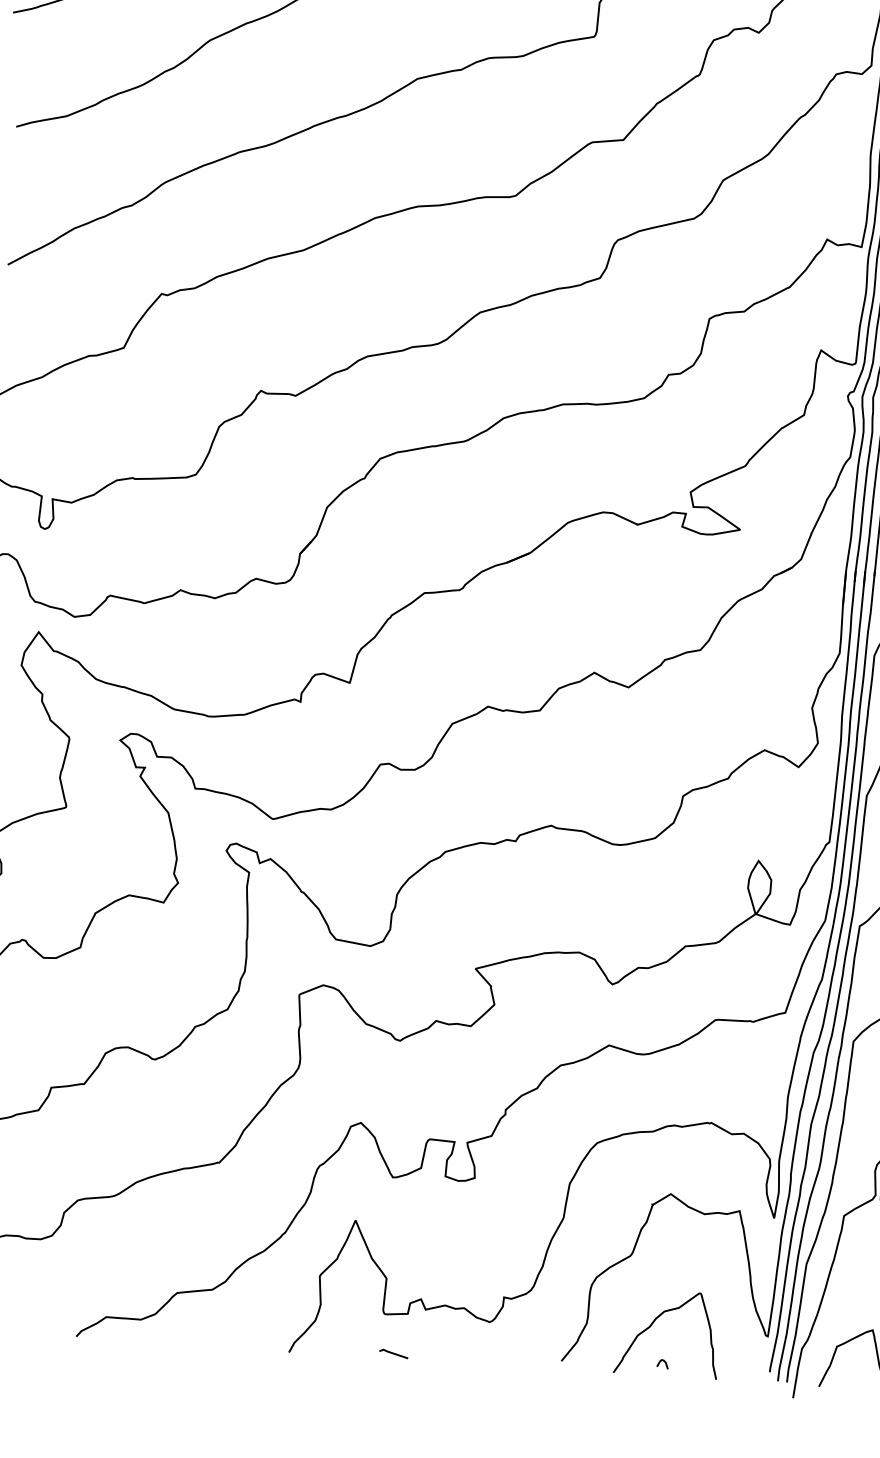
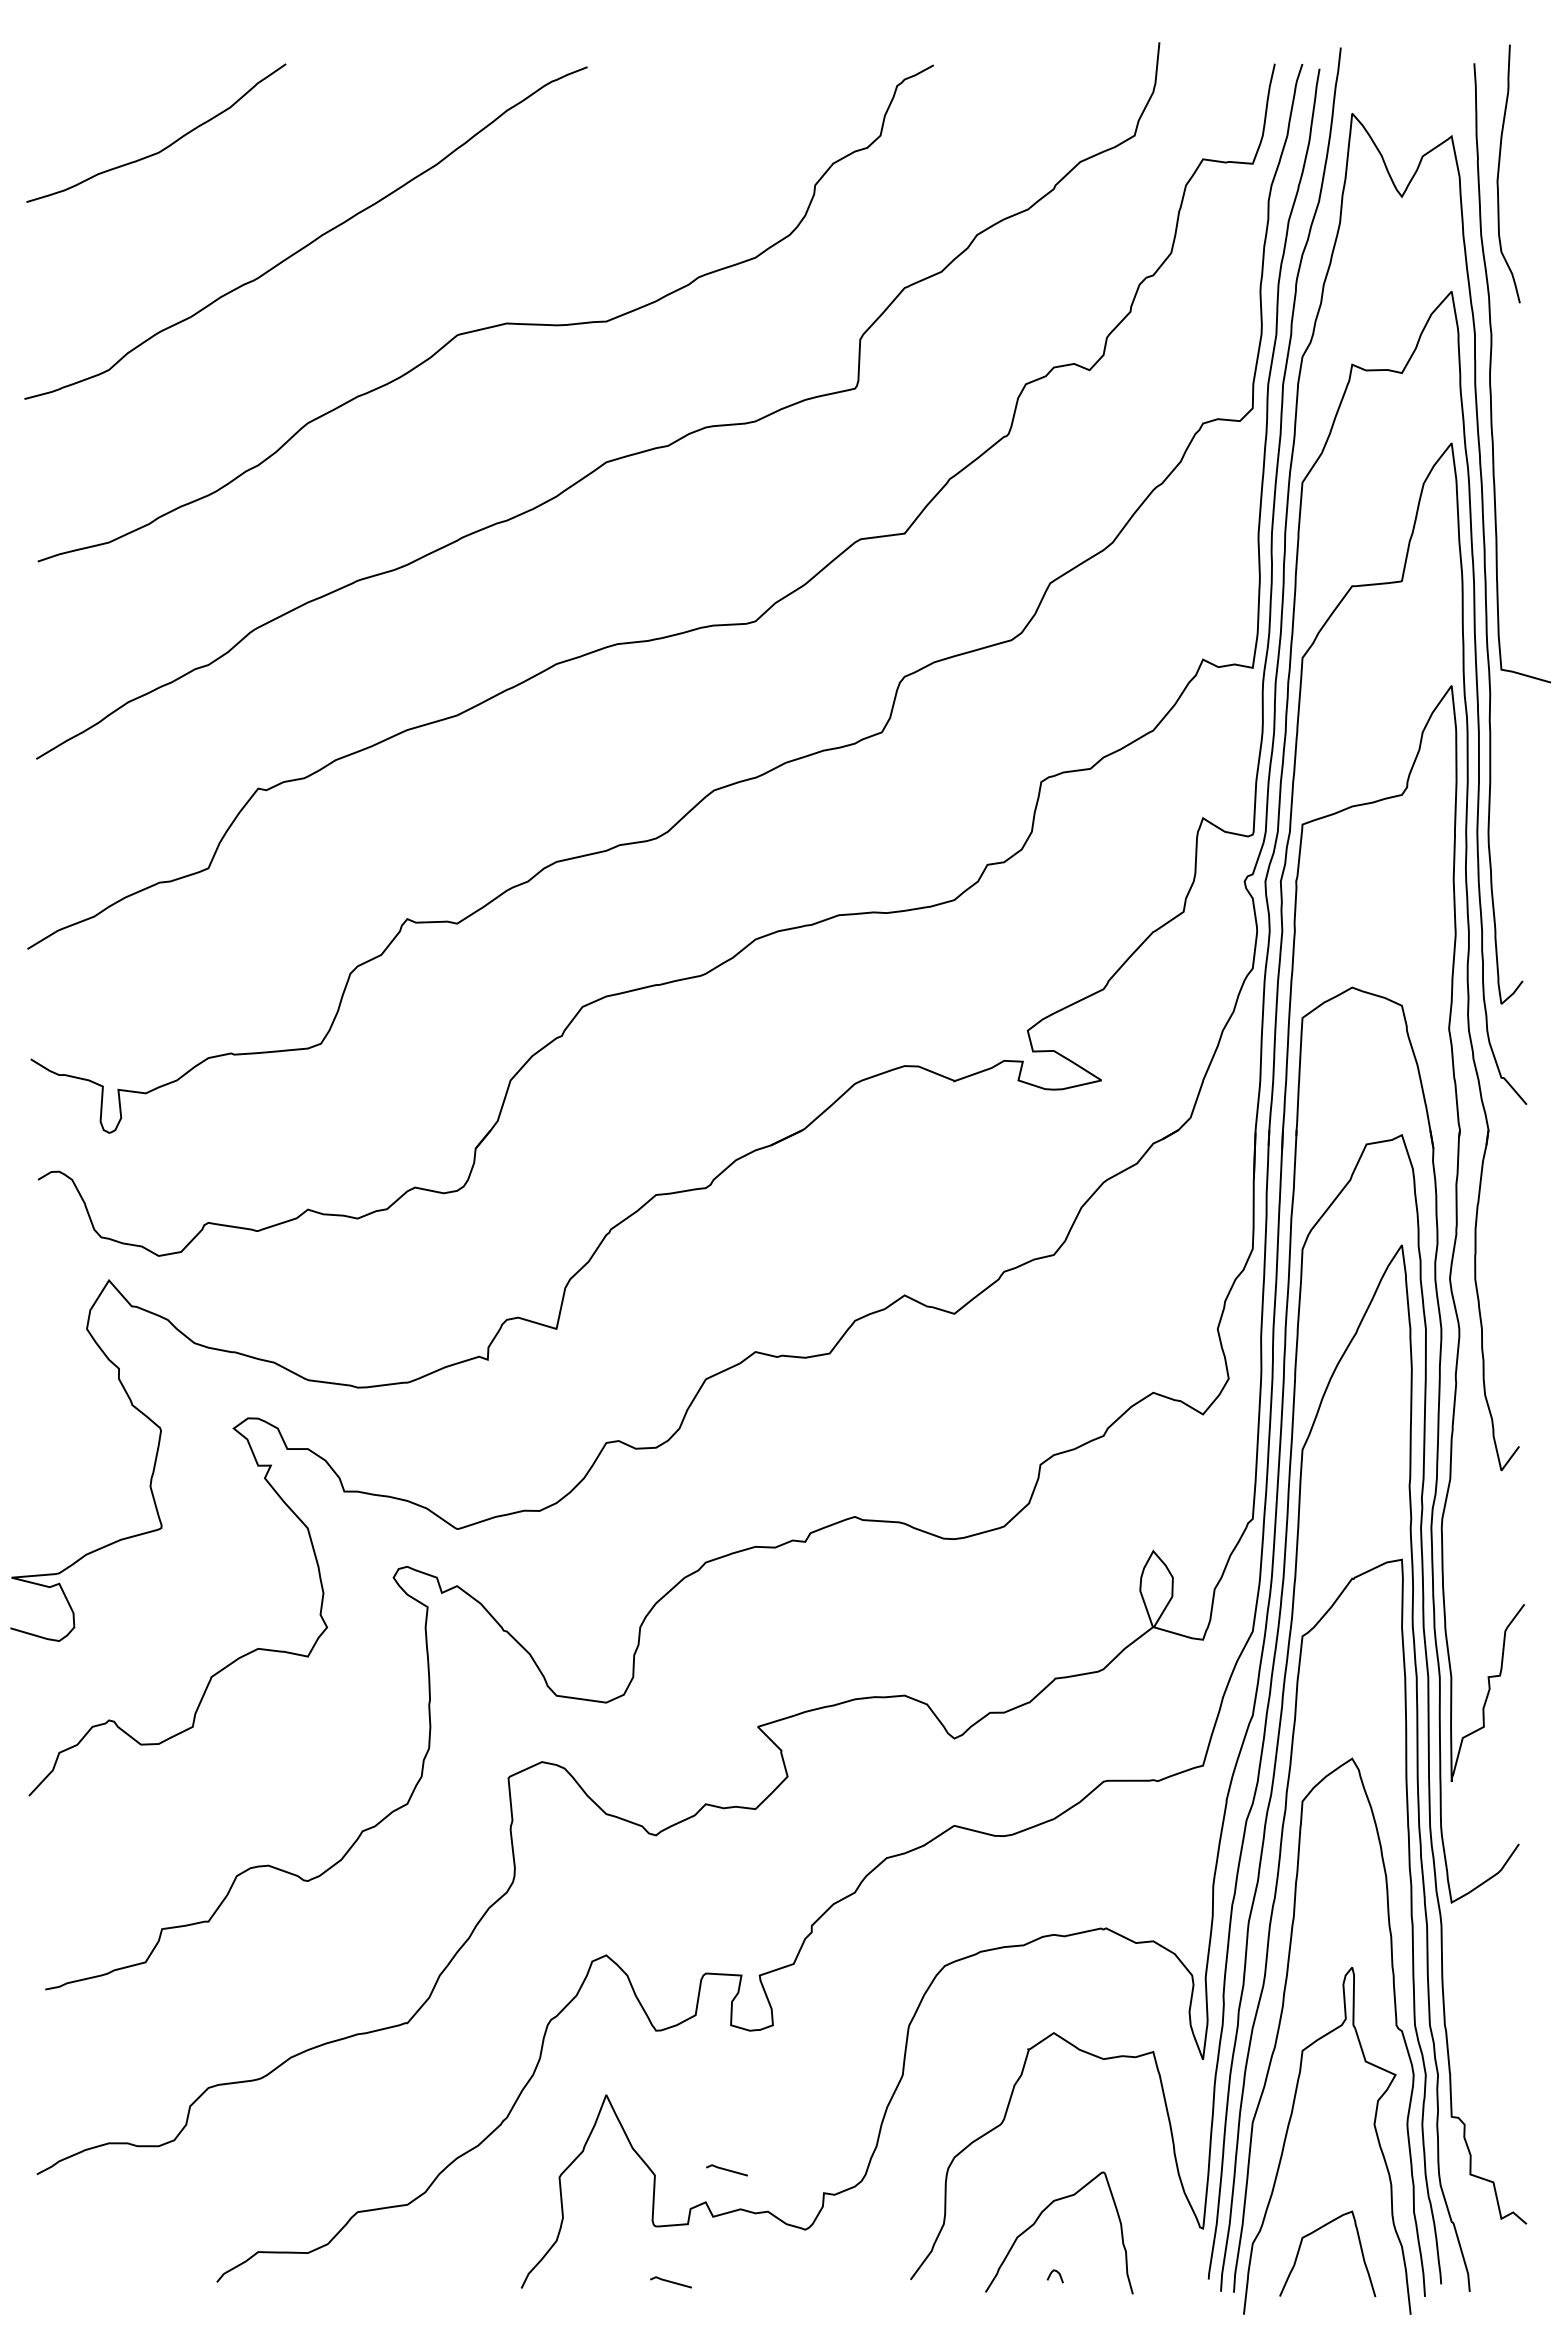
line: (436, 1277) -> (726, 2170), added

